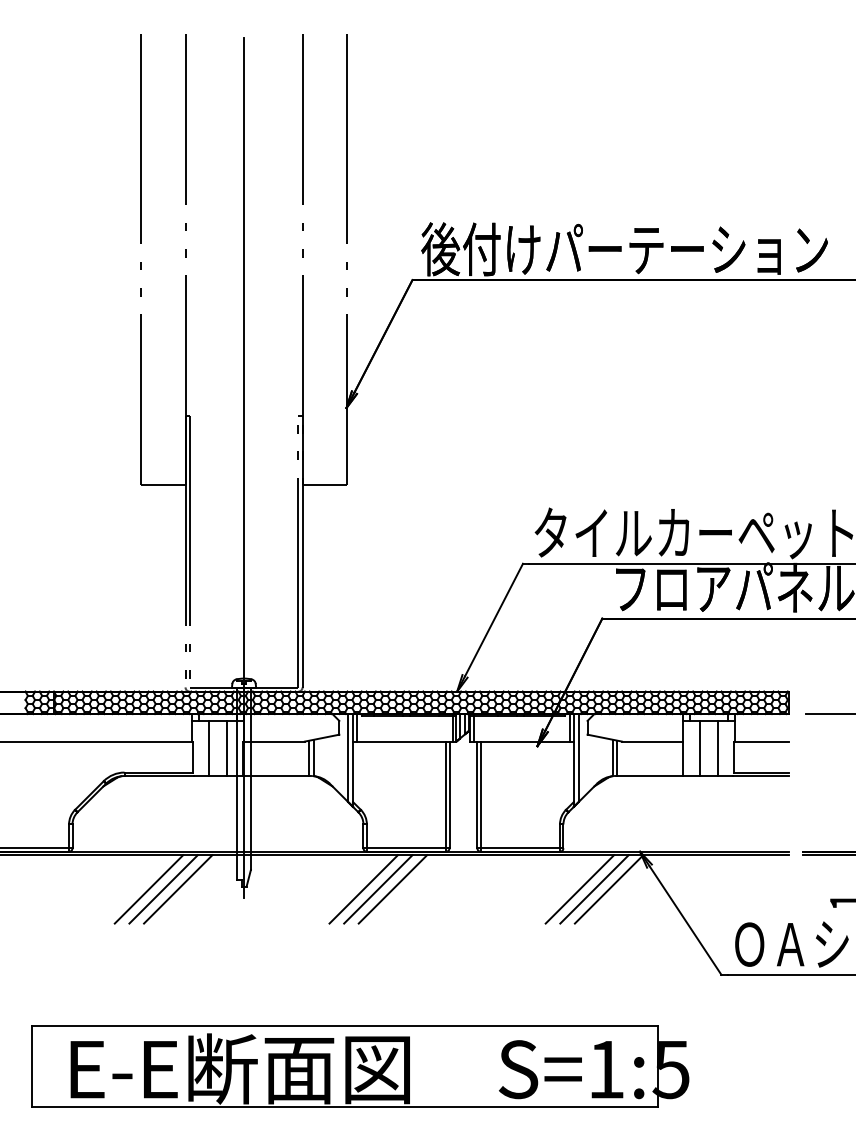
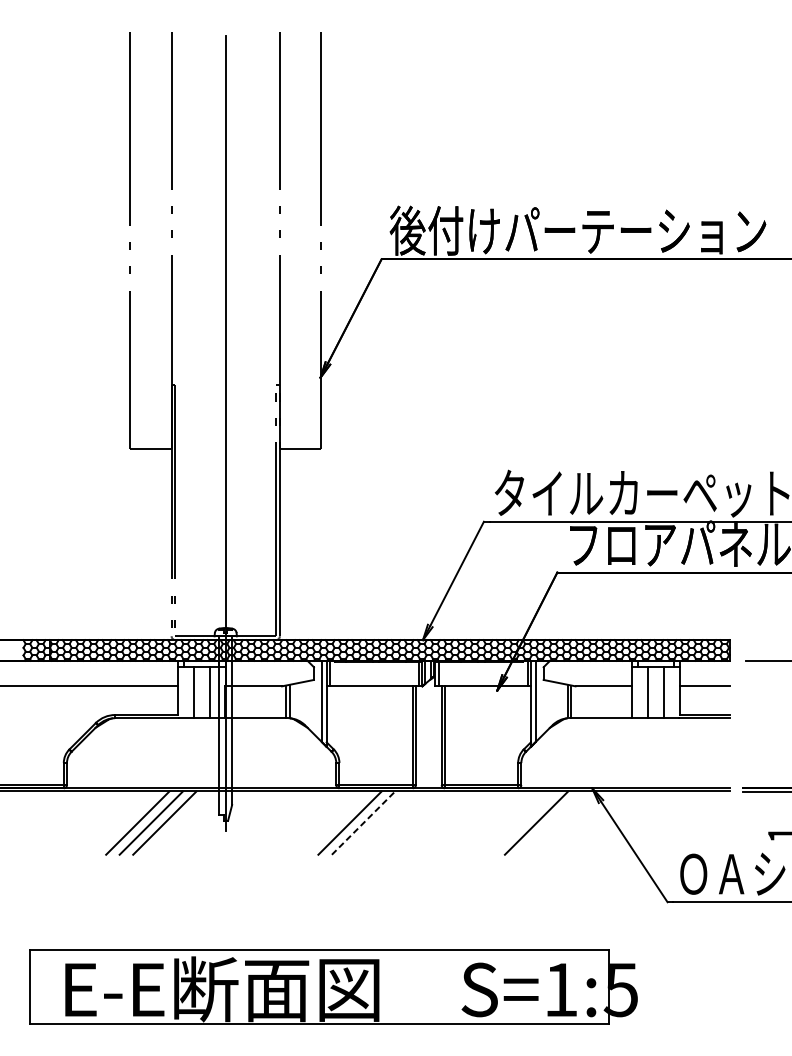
line: (363, 889) -> (336, 823), removed
line: (393, 889) -> (364, 823), solid -> dashed
line: (594, 889) -> (550, 823), removed
line: (608, 889) -> (563, 823), removed

